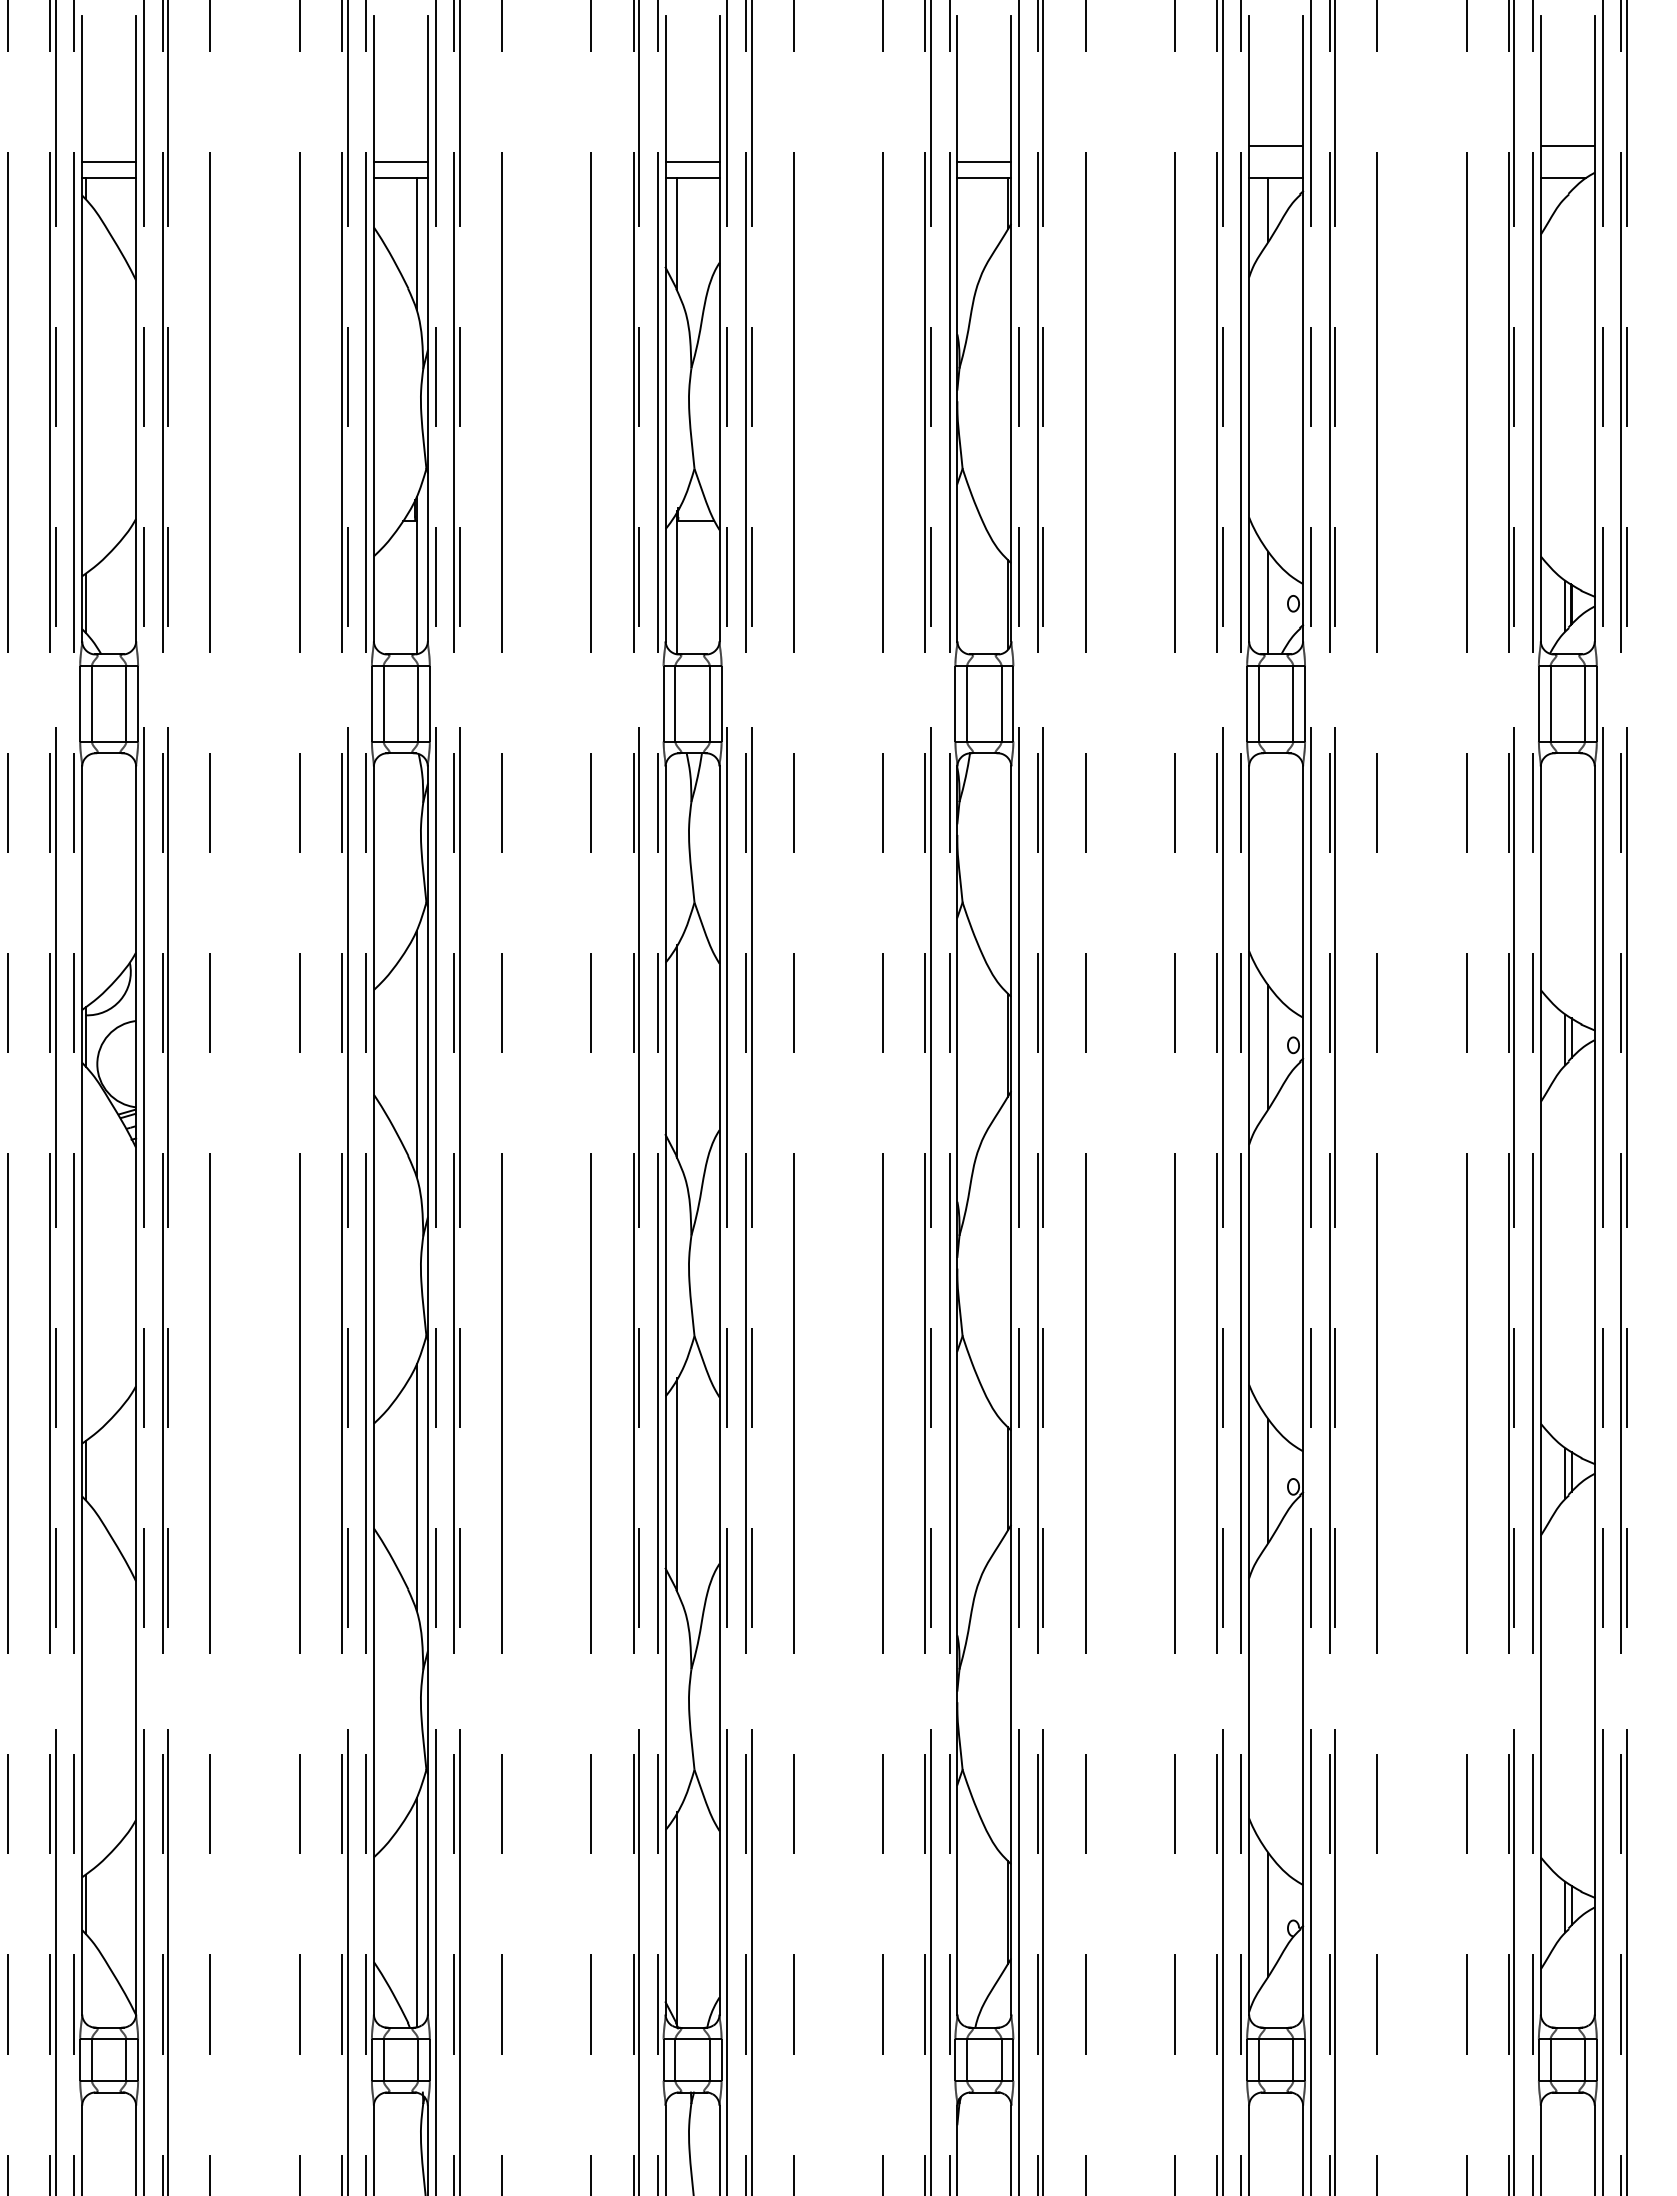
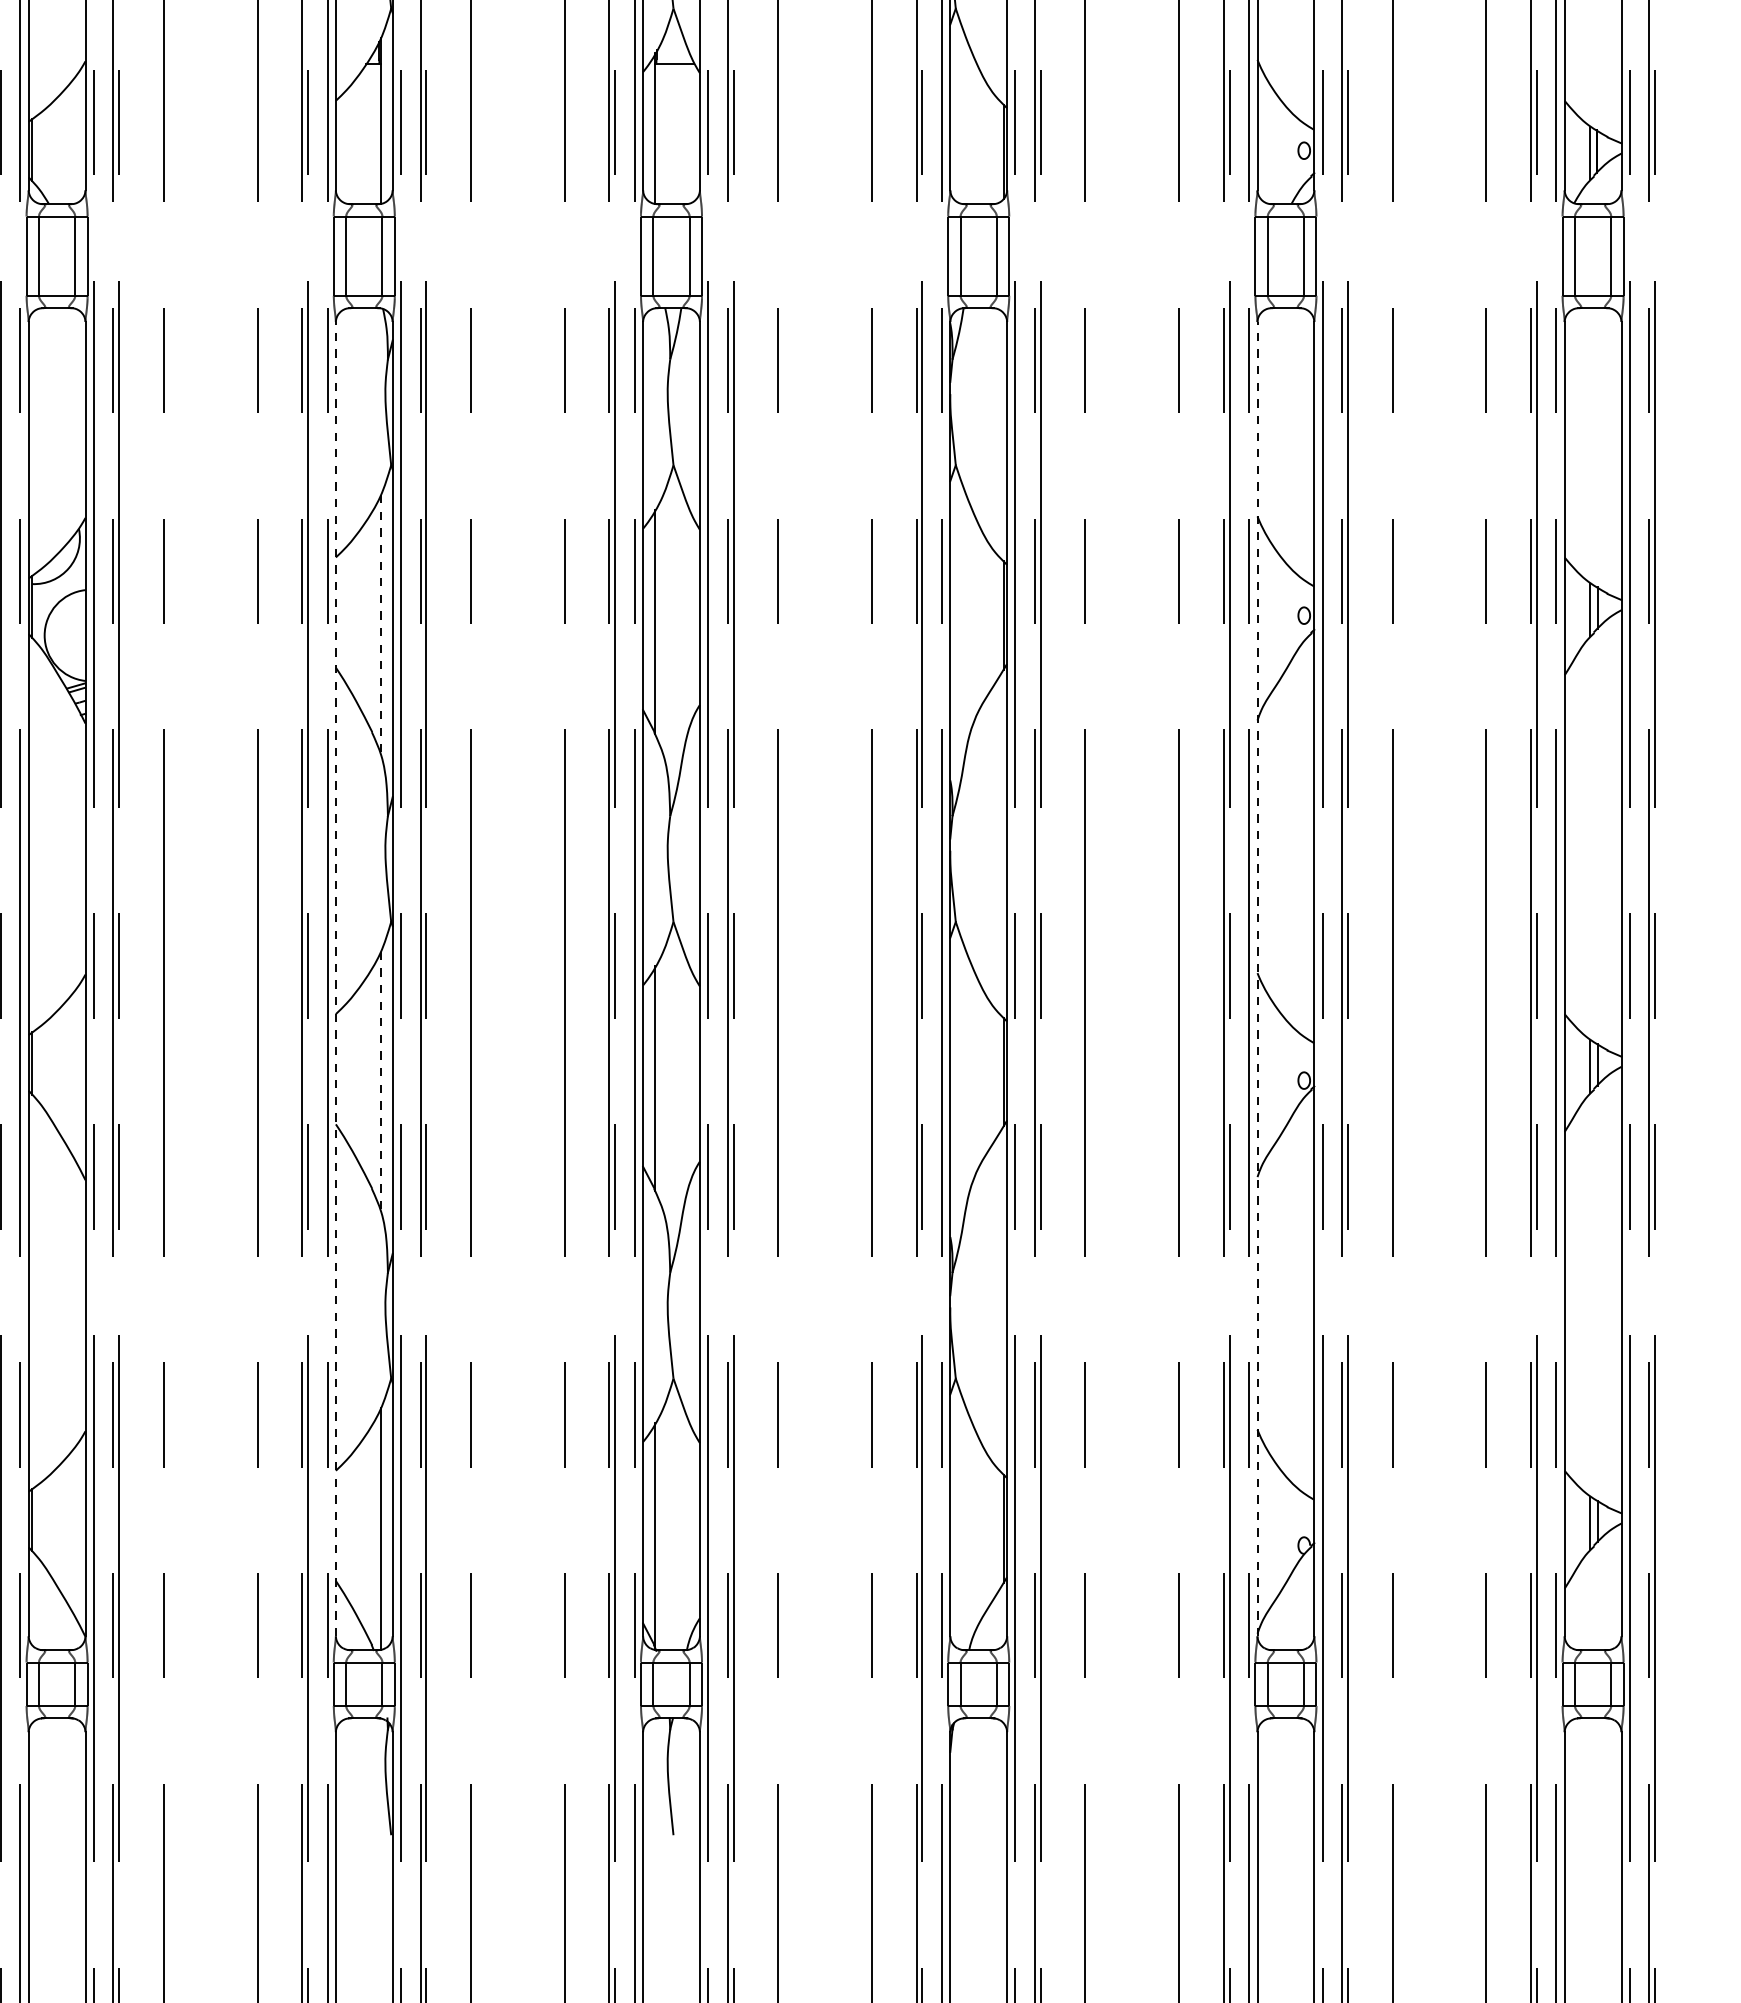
line: (1268, 602) -> (1277, 149), removed
line: (1268, 1047) -> (1277, 617), removed
line: (416, 1054) -> (380, 625), solid -> dashed
line: (373, 1390) -> (335, 979), solid -> dashed
line: (1249, 1390) -> (1257, 979), solid -> dashed
line: (1268, 1480) -> (1277, 1073), removed
line: (416, 1488) -> (380, 1082), solid -> dashed
line: (1268, 1914) -> (1277, 1530), removed

